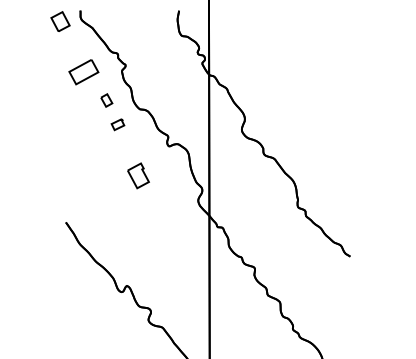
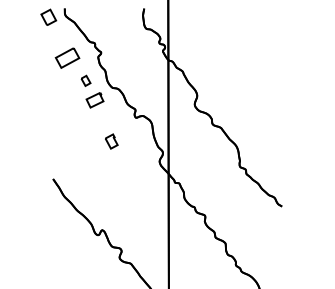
part: (117, 124) -> (94, 100), size x1.67
part: (138, 175) -> (111, 141), size x0.71

